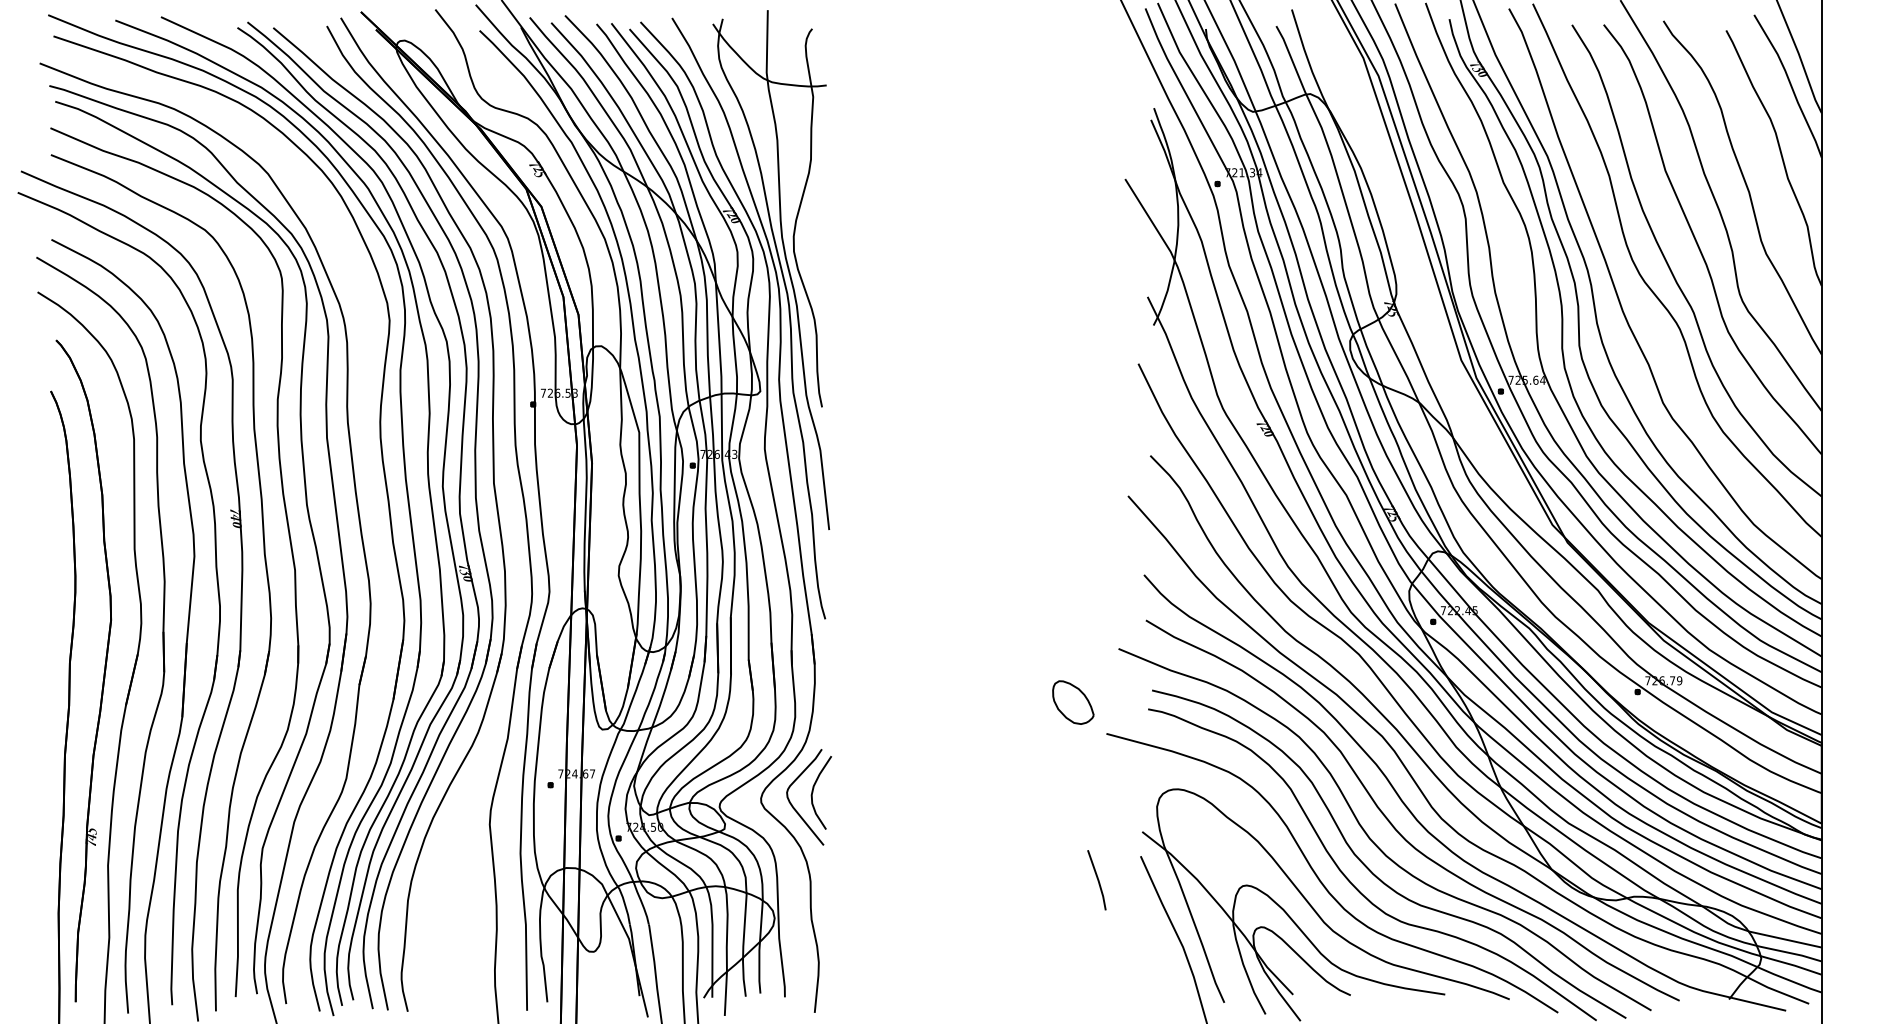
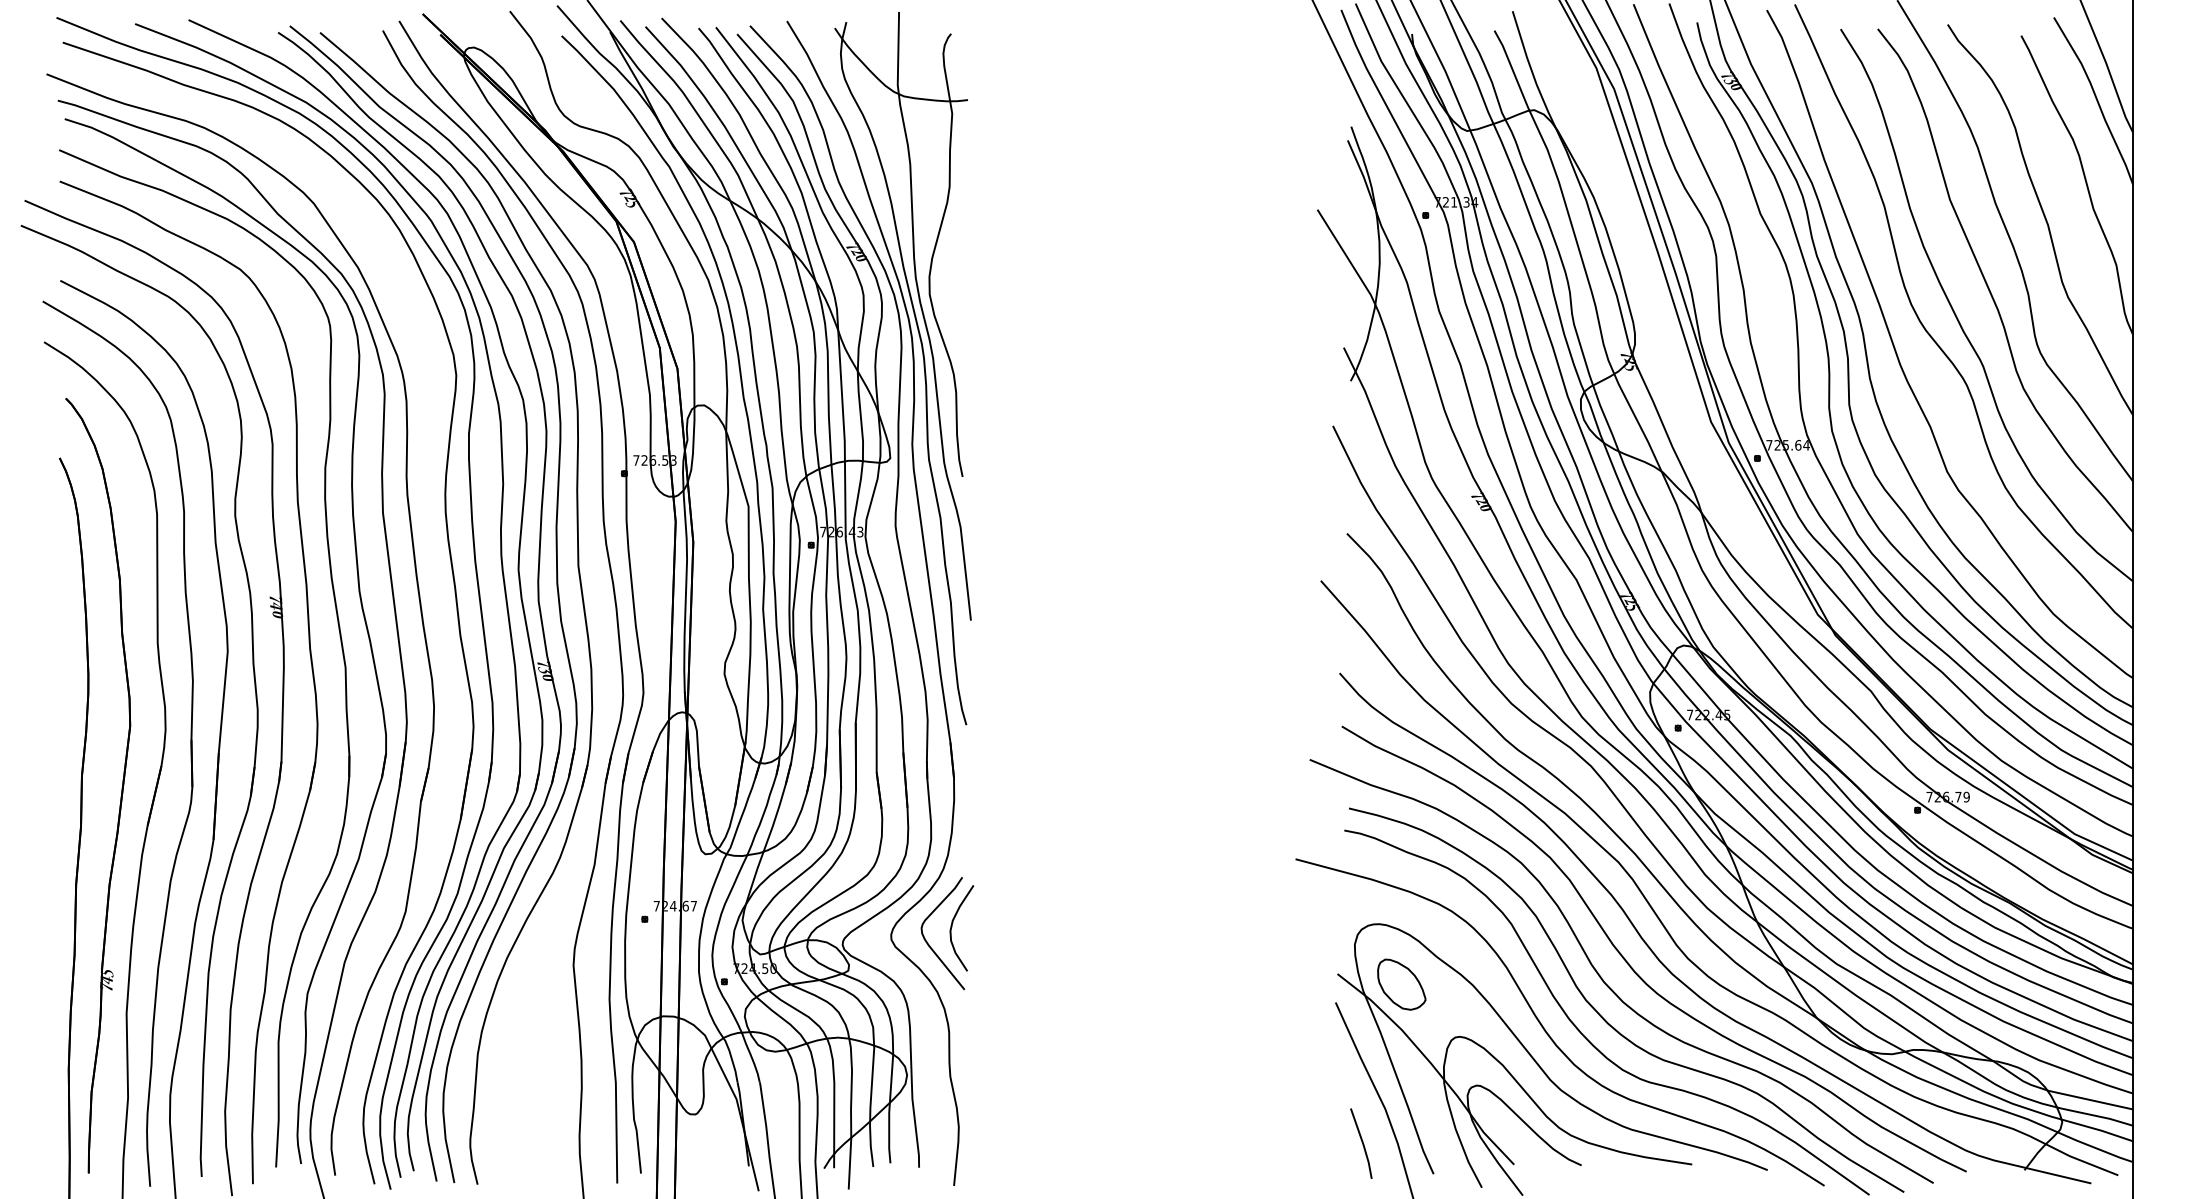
part: (1073, 702) -> (1401, 984), moved
line: (1097, 879) -> (1361, 1142), moved

